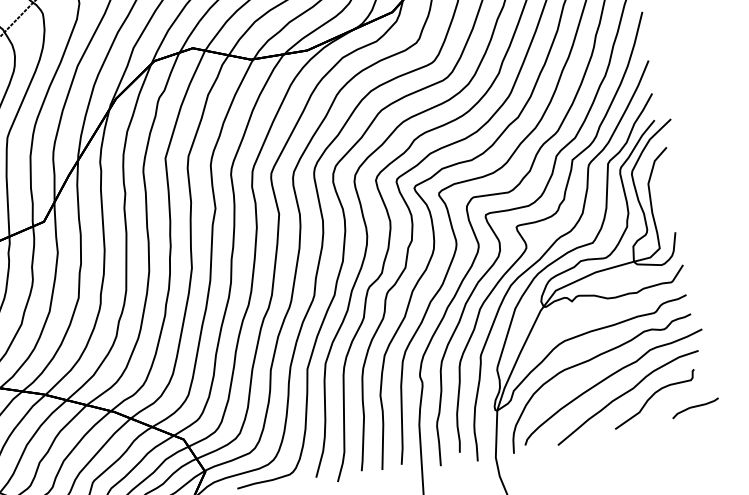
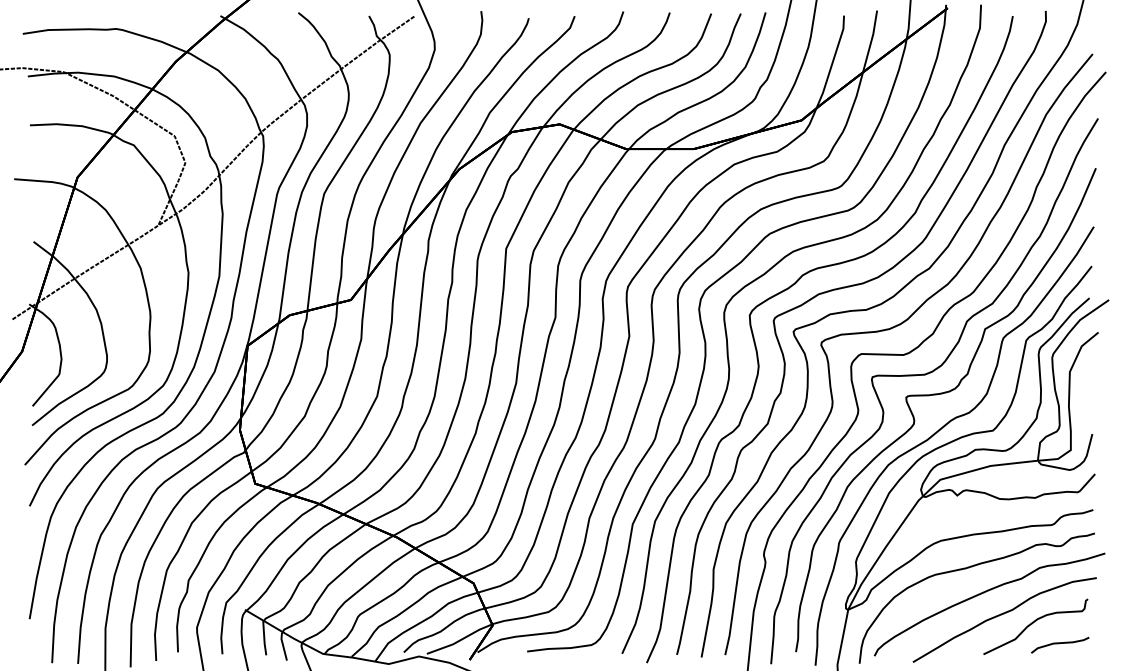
curve: (695, 406) -> (1060, 643), moved

